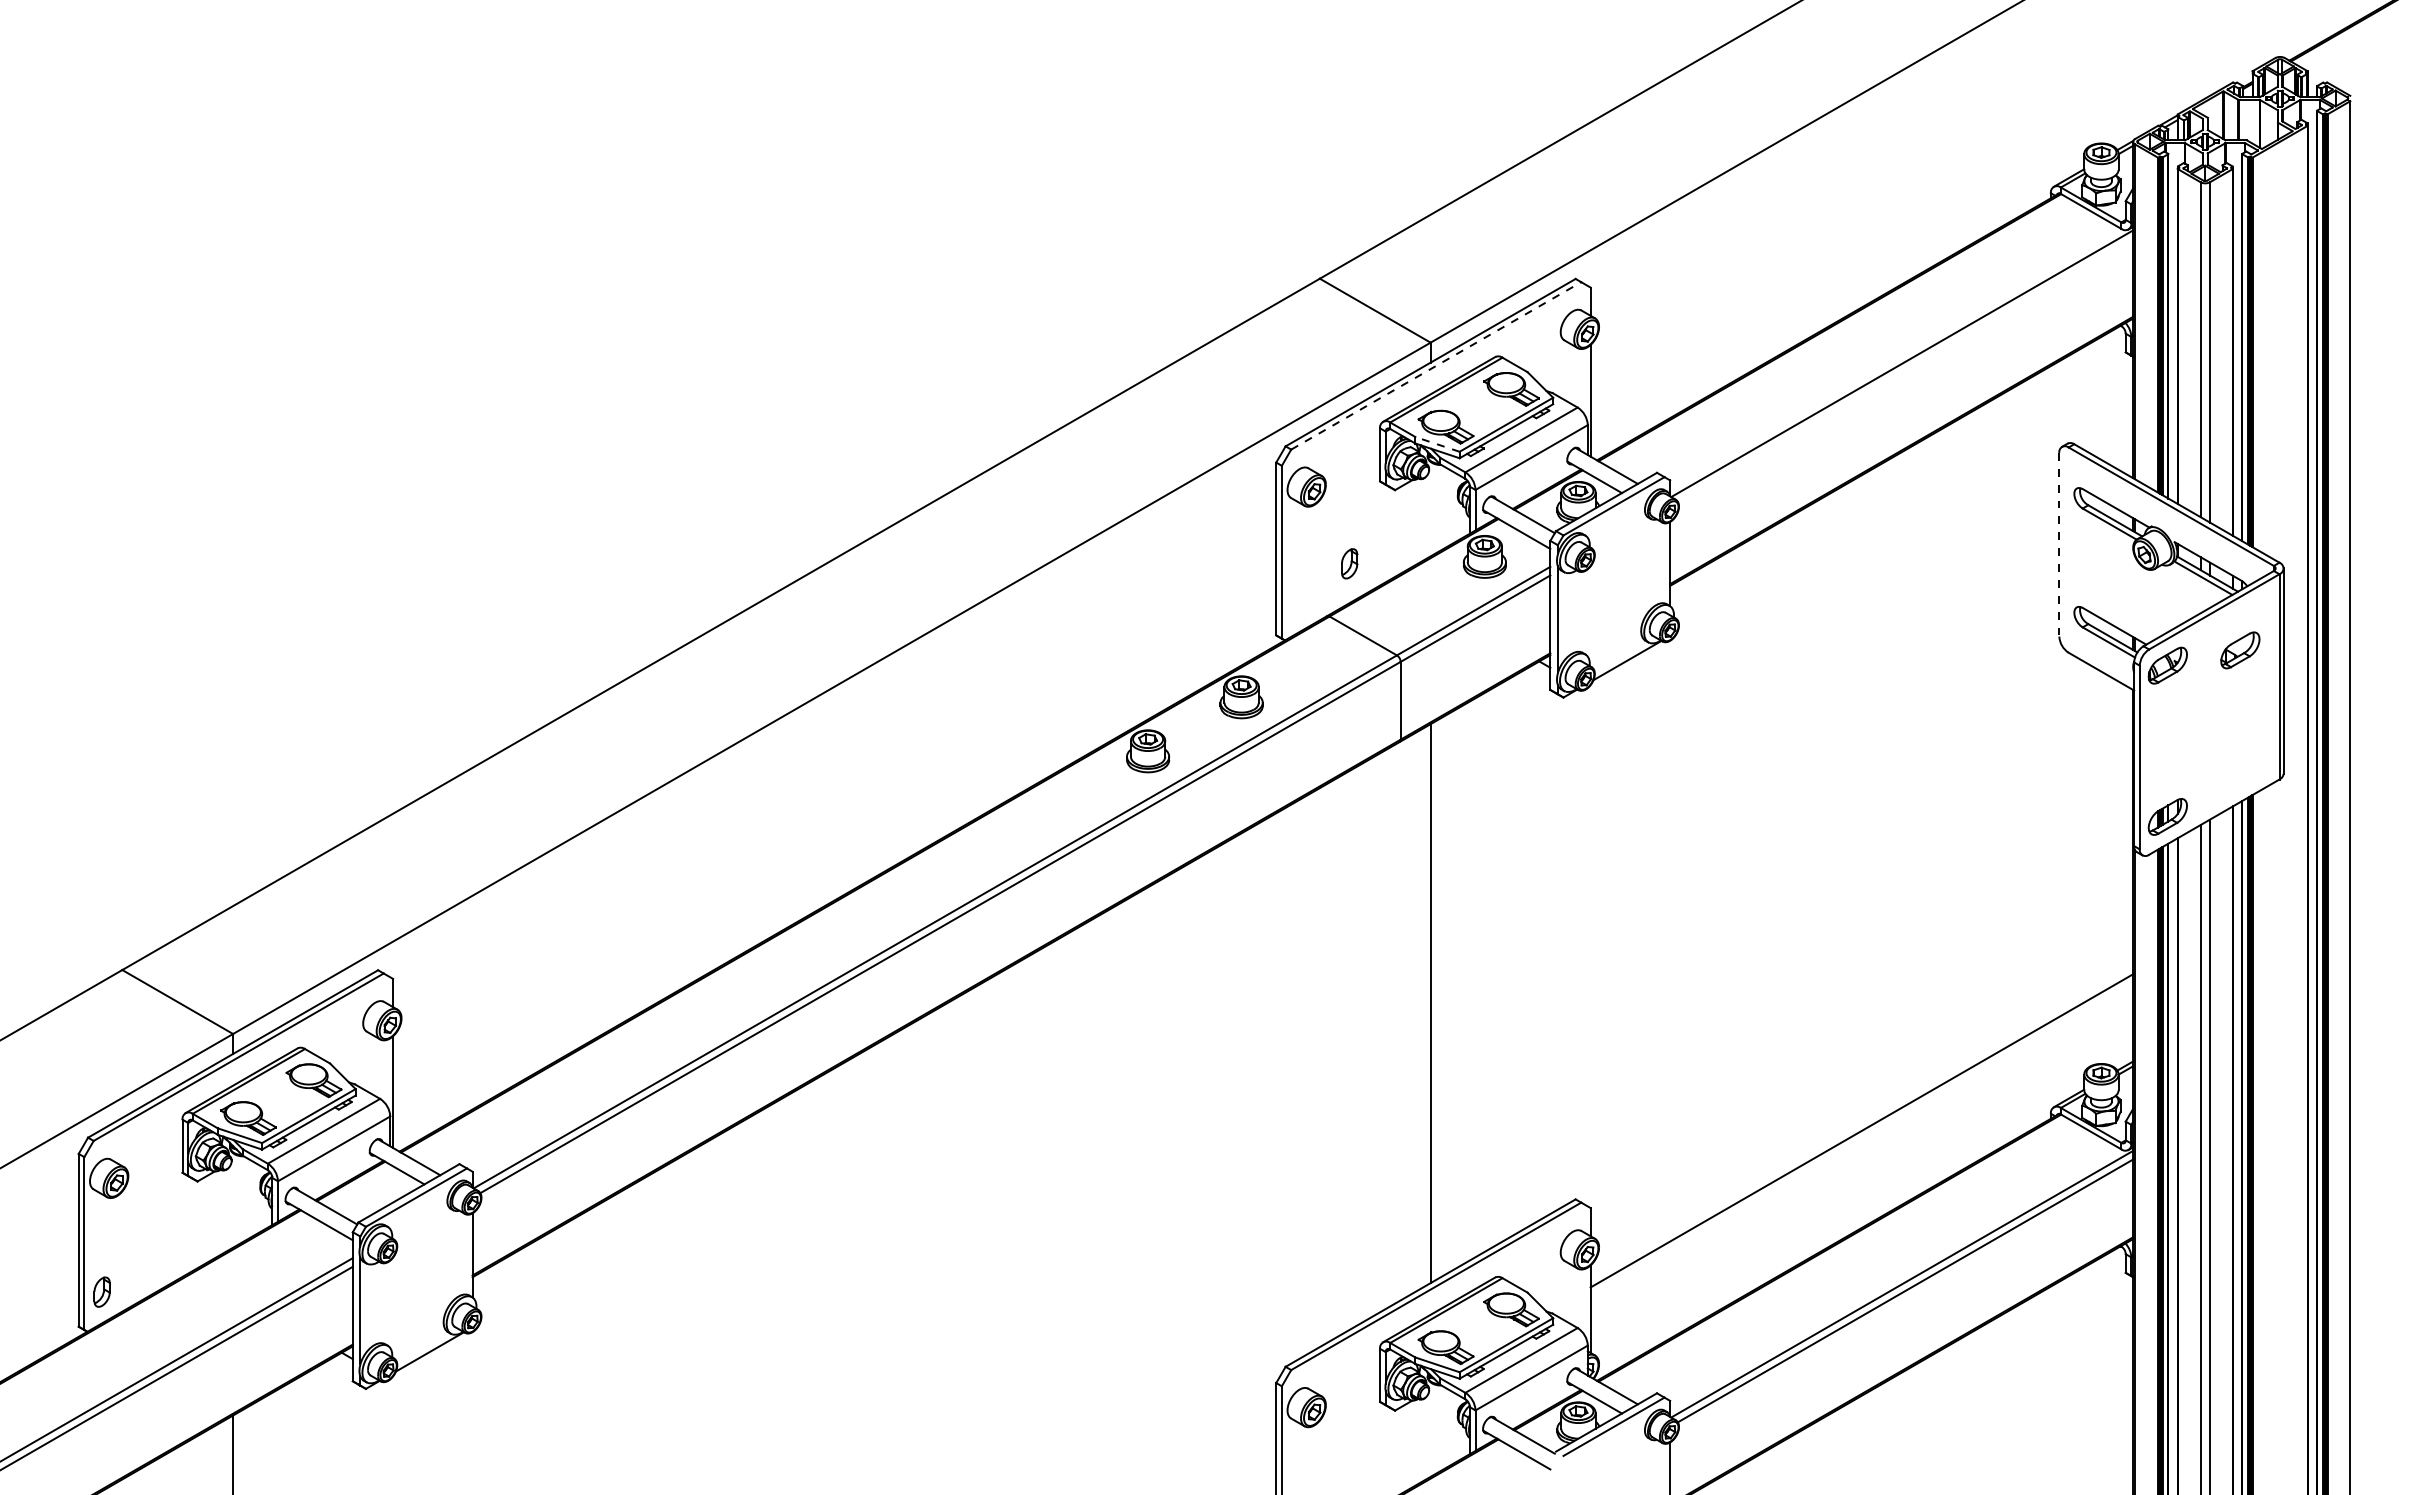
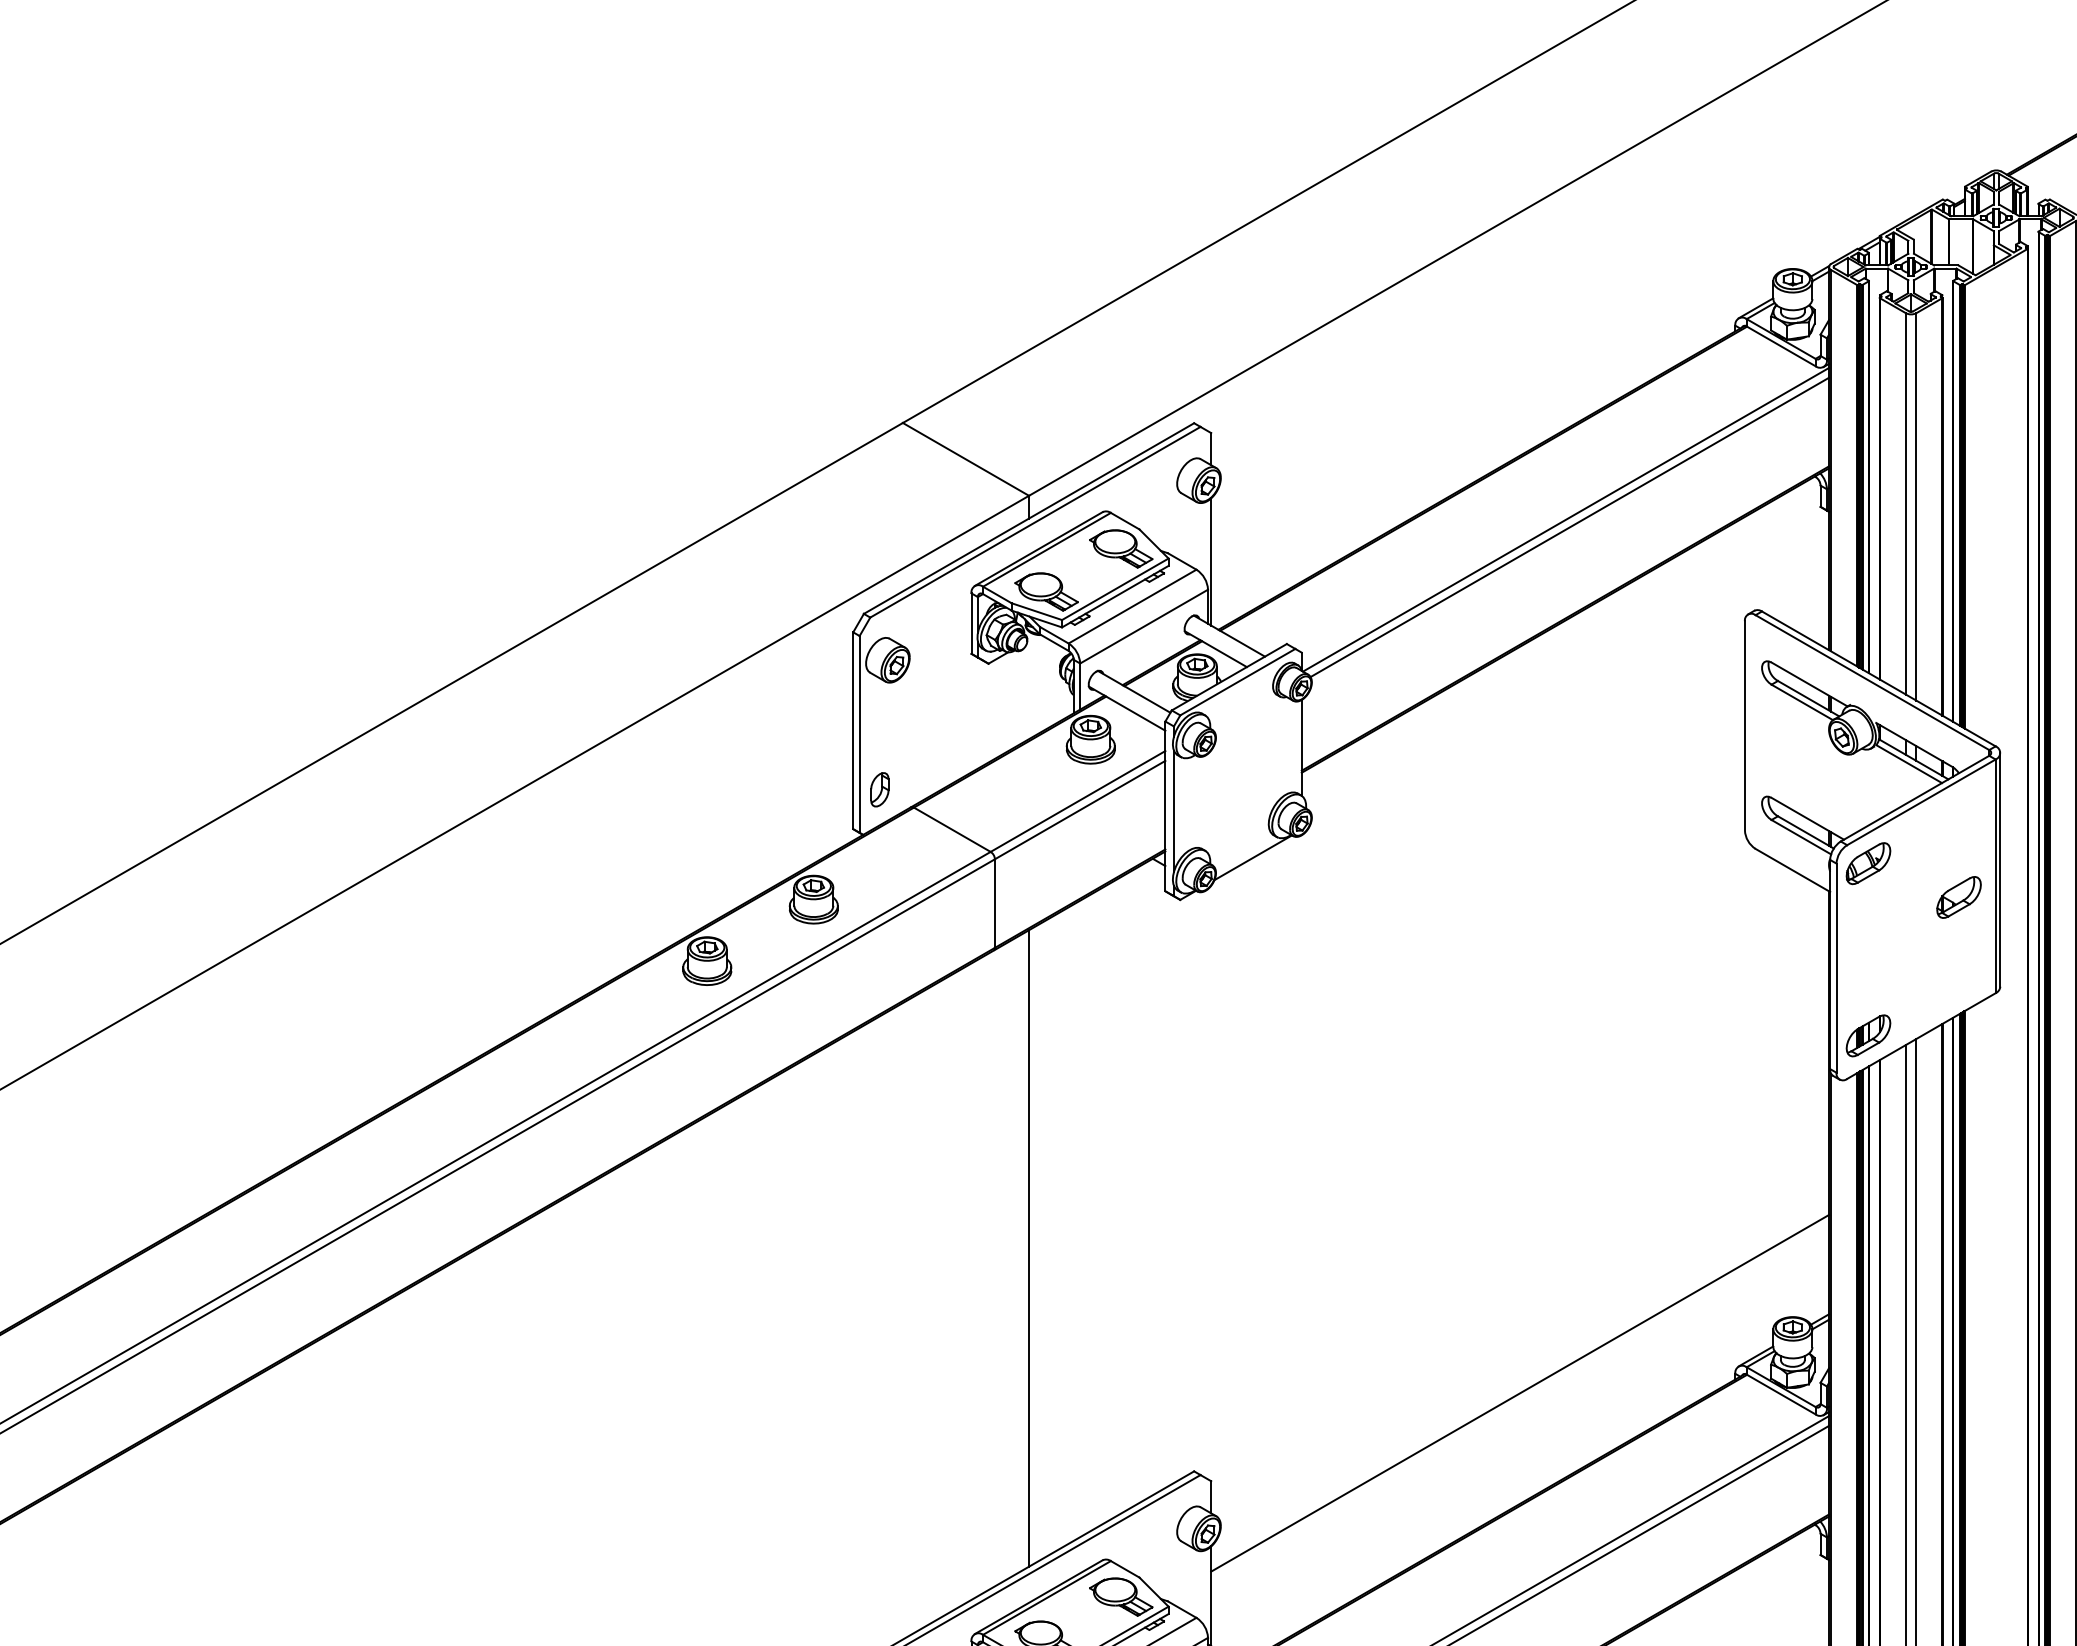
line: (1436, 365) -> (1035, 521), dashed -> solid
line: (1905, 370) -> (1569, 527), added
line: (1437, 444) -> (1036, 611), dashed -> solid
line: (2059, 544) -> (1745, 725), dashed -> solid
part: (1349, 563) -> (879, 789), moved
part: (2240, 650) -> (1959, 897), moved

